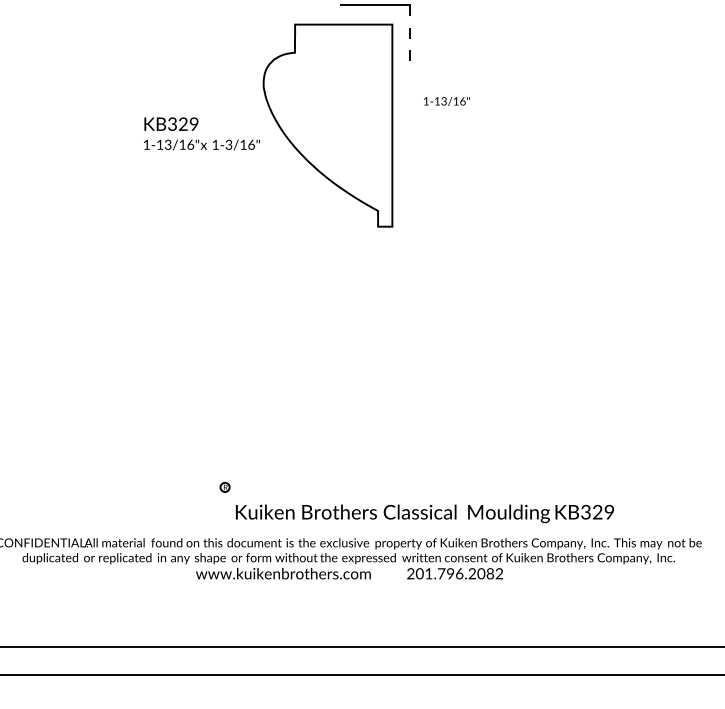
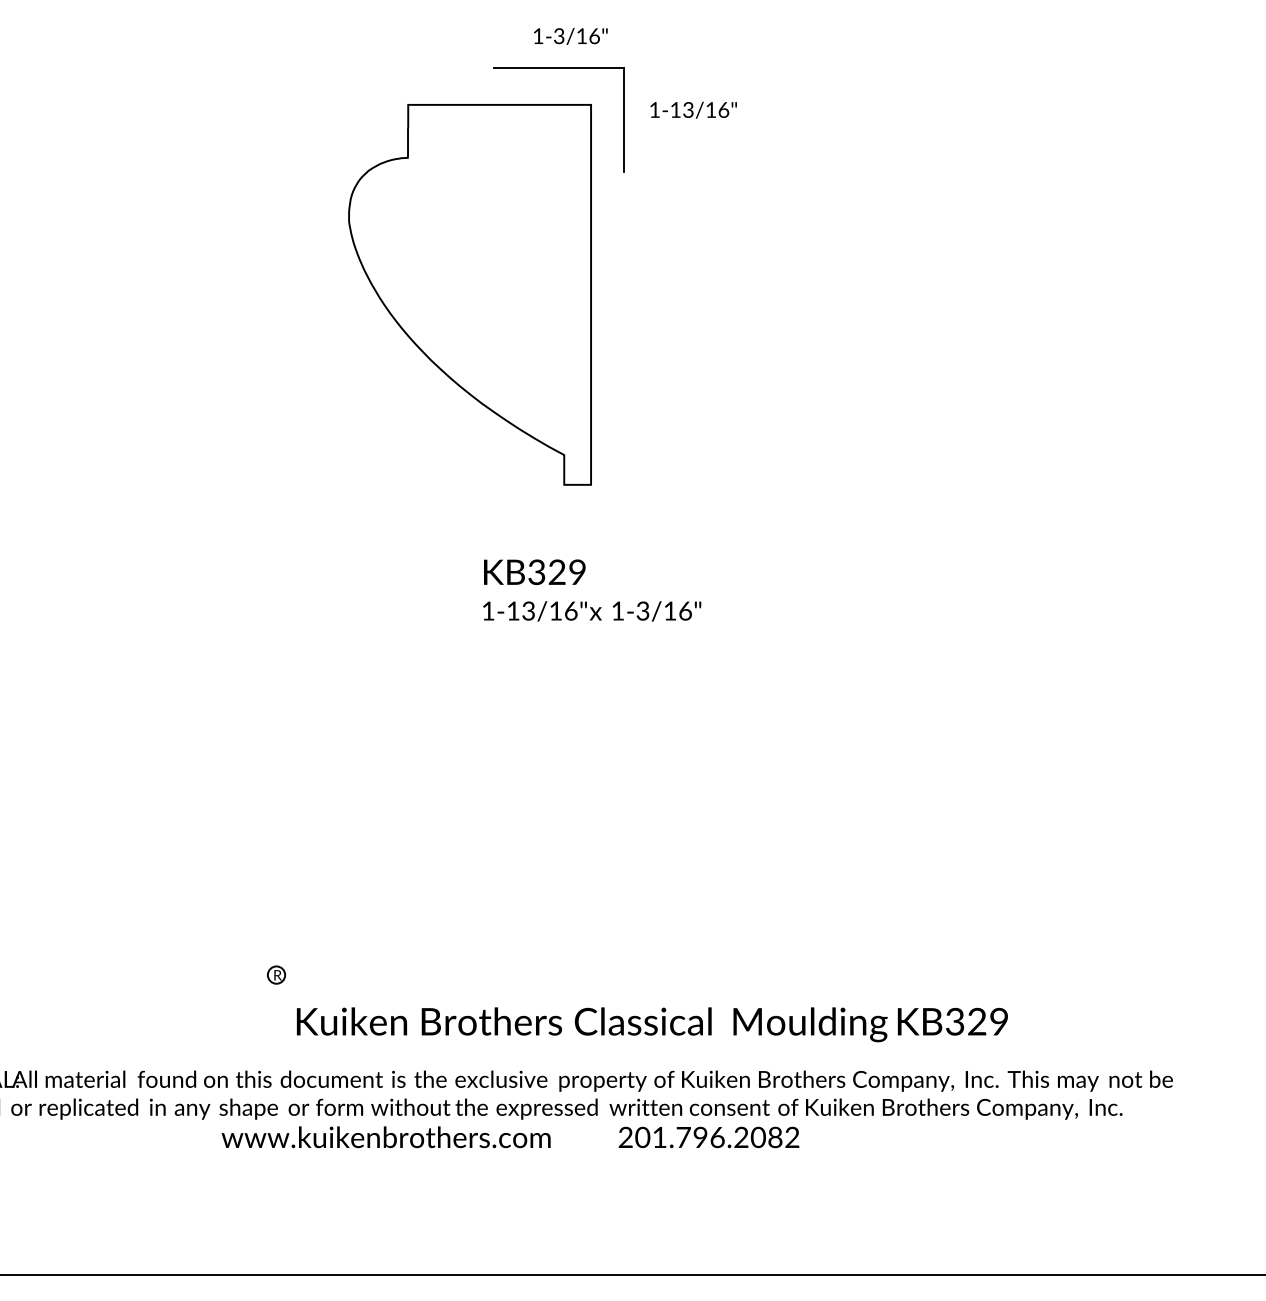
line: (409, 32) -> (623, 119), dashed -> solid
text: (446, 101) -> (692, 110), moved
text: (201, 133) -> (591, 589), moved

